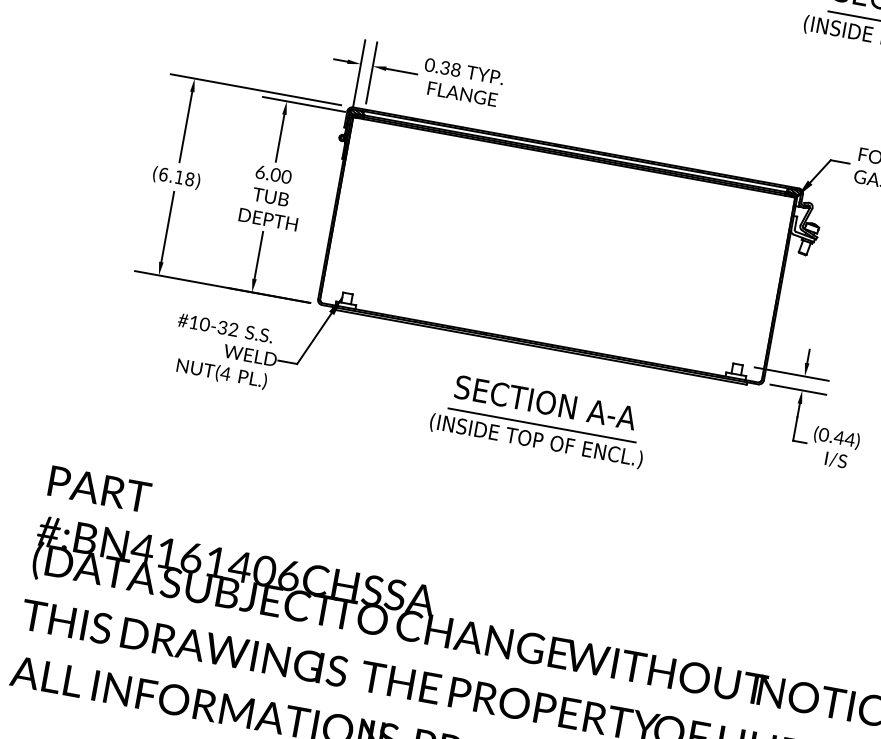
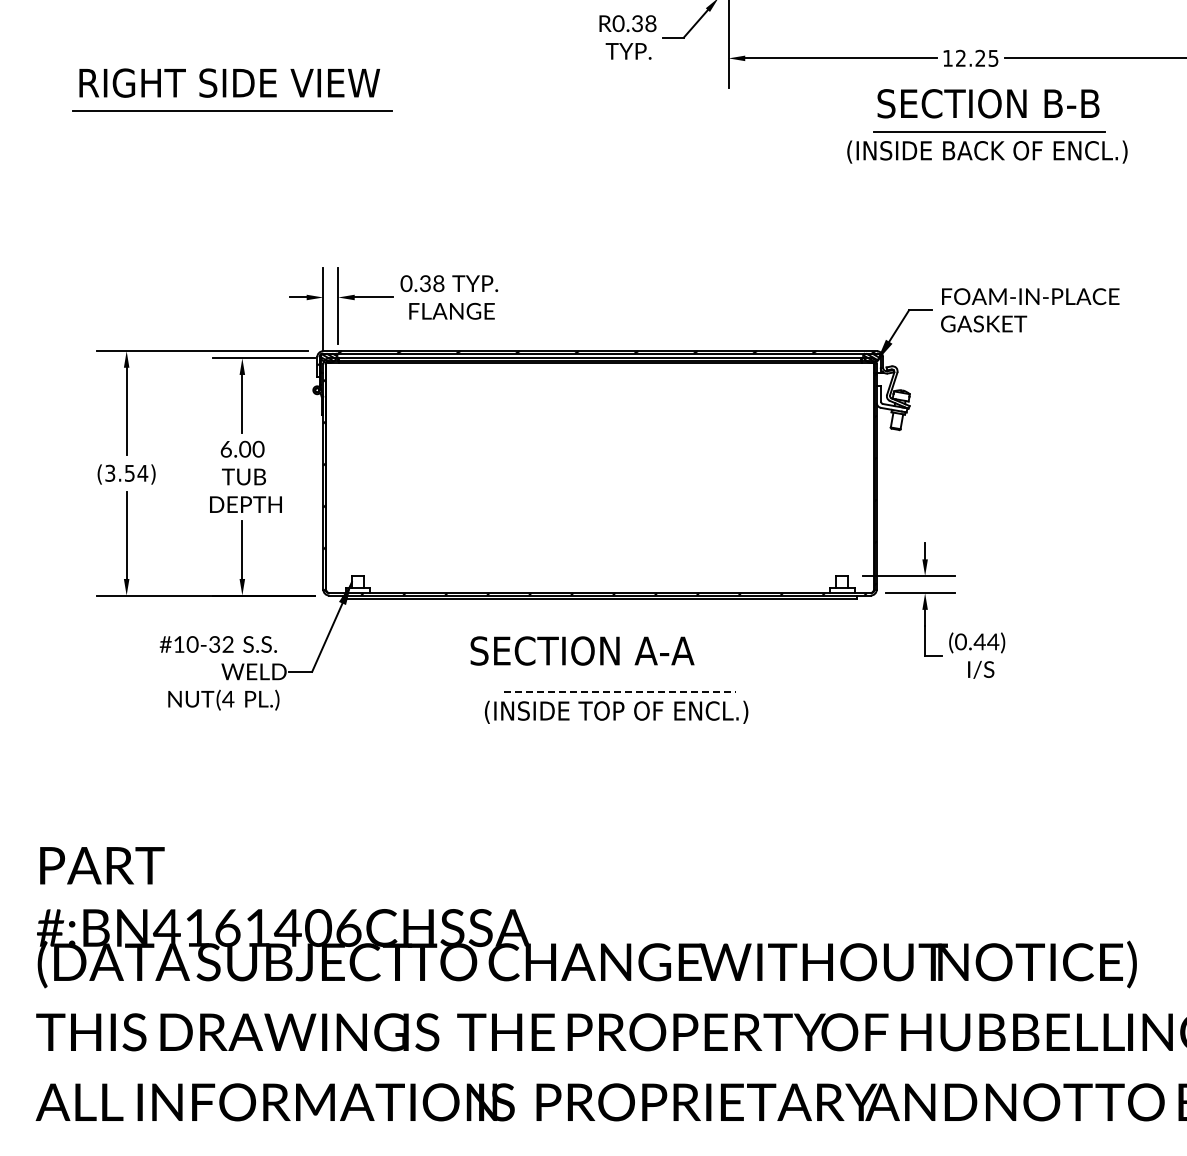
text: (176, 176) -> (126, 472), (6.18) -> (3.54)
text: (545, 402) -> (582, 650), moved
line: (542, 425) -> (620, 692), solid -> dashed

